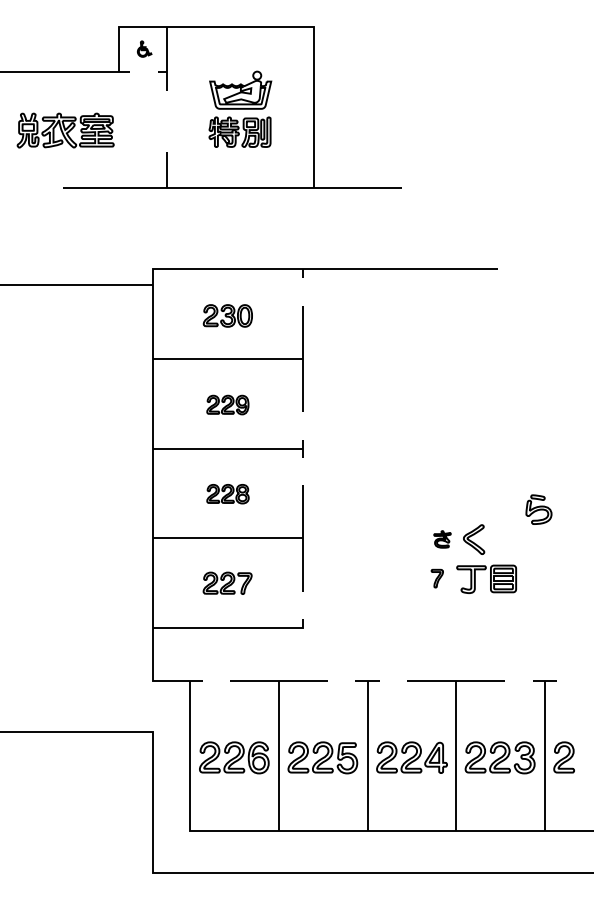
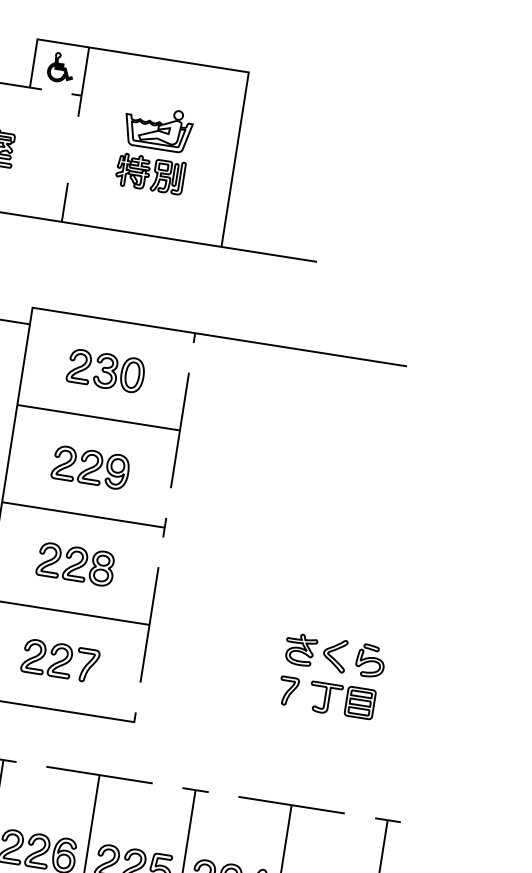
part: (144, 48) -> (61, 66), size x1.67
part: (227, 315) -> (105, 370), size x1.43
part: (227, 404) -> (90, 467), size x1.67
part: (227, 493) -> (75, 563), size x1.67
part: (538, 509) -> (370, 660), moved
part: (442, 539) -> (300, 649), size x1.67
part: (437, 578) -> (288, 691), size x1.43
part: (227, 583) -> (60, 661), size x1.43

